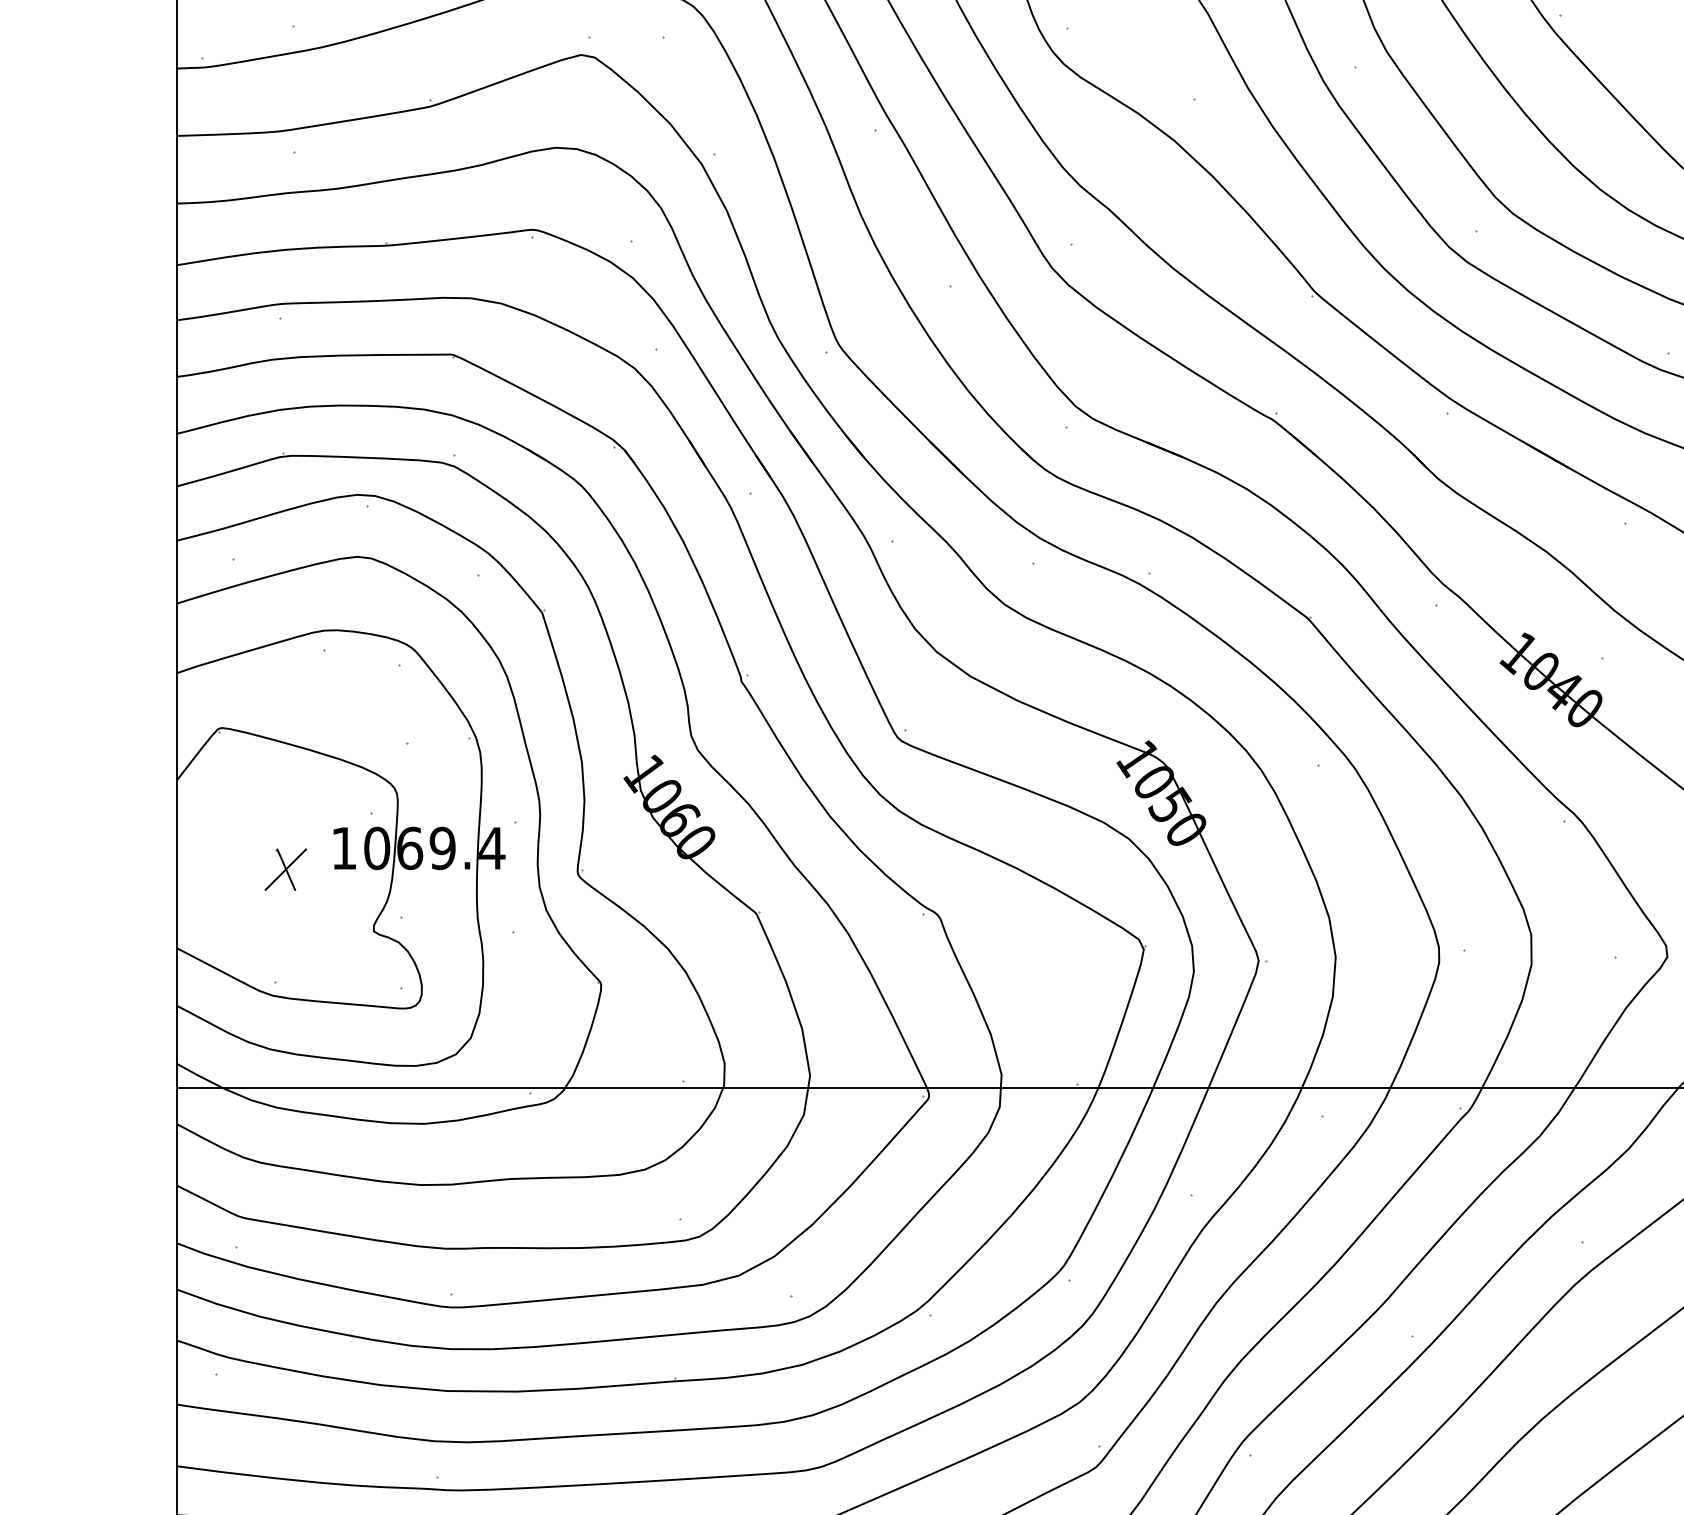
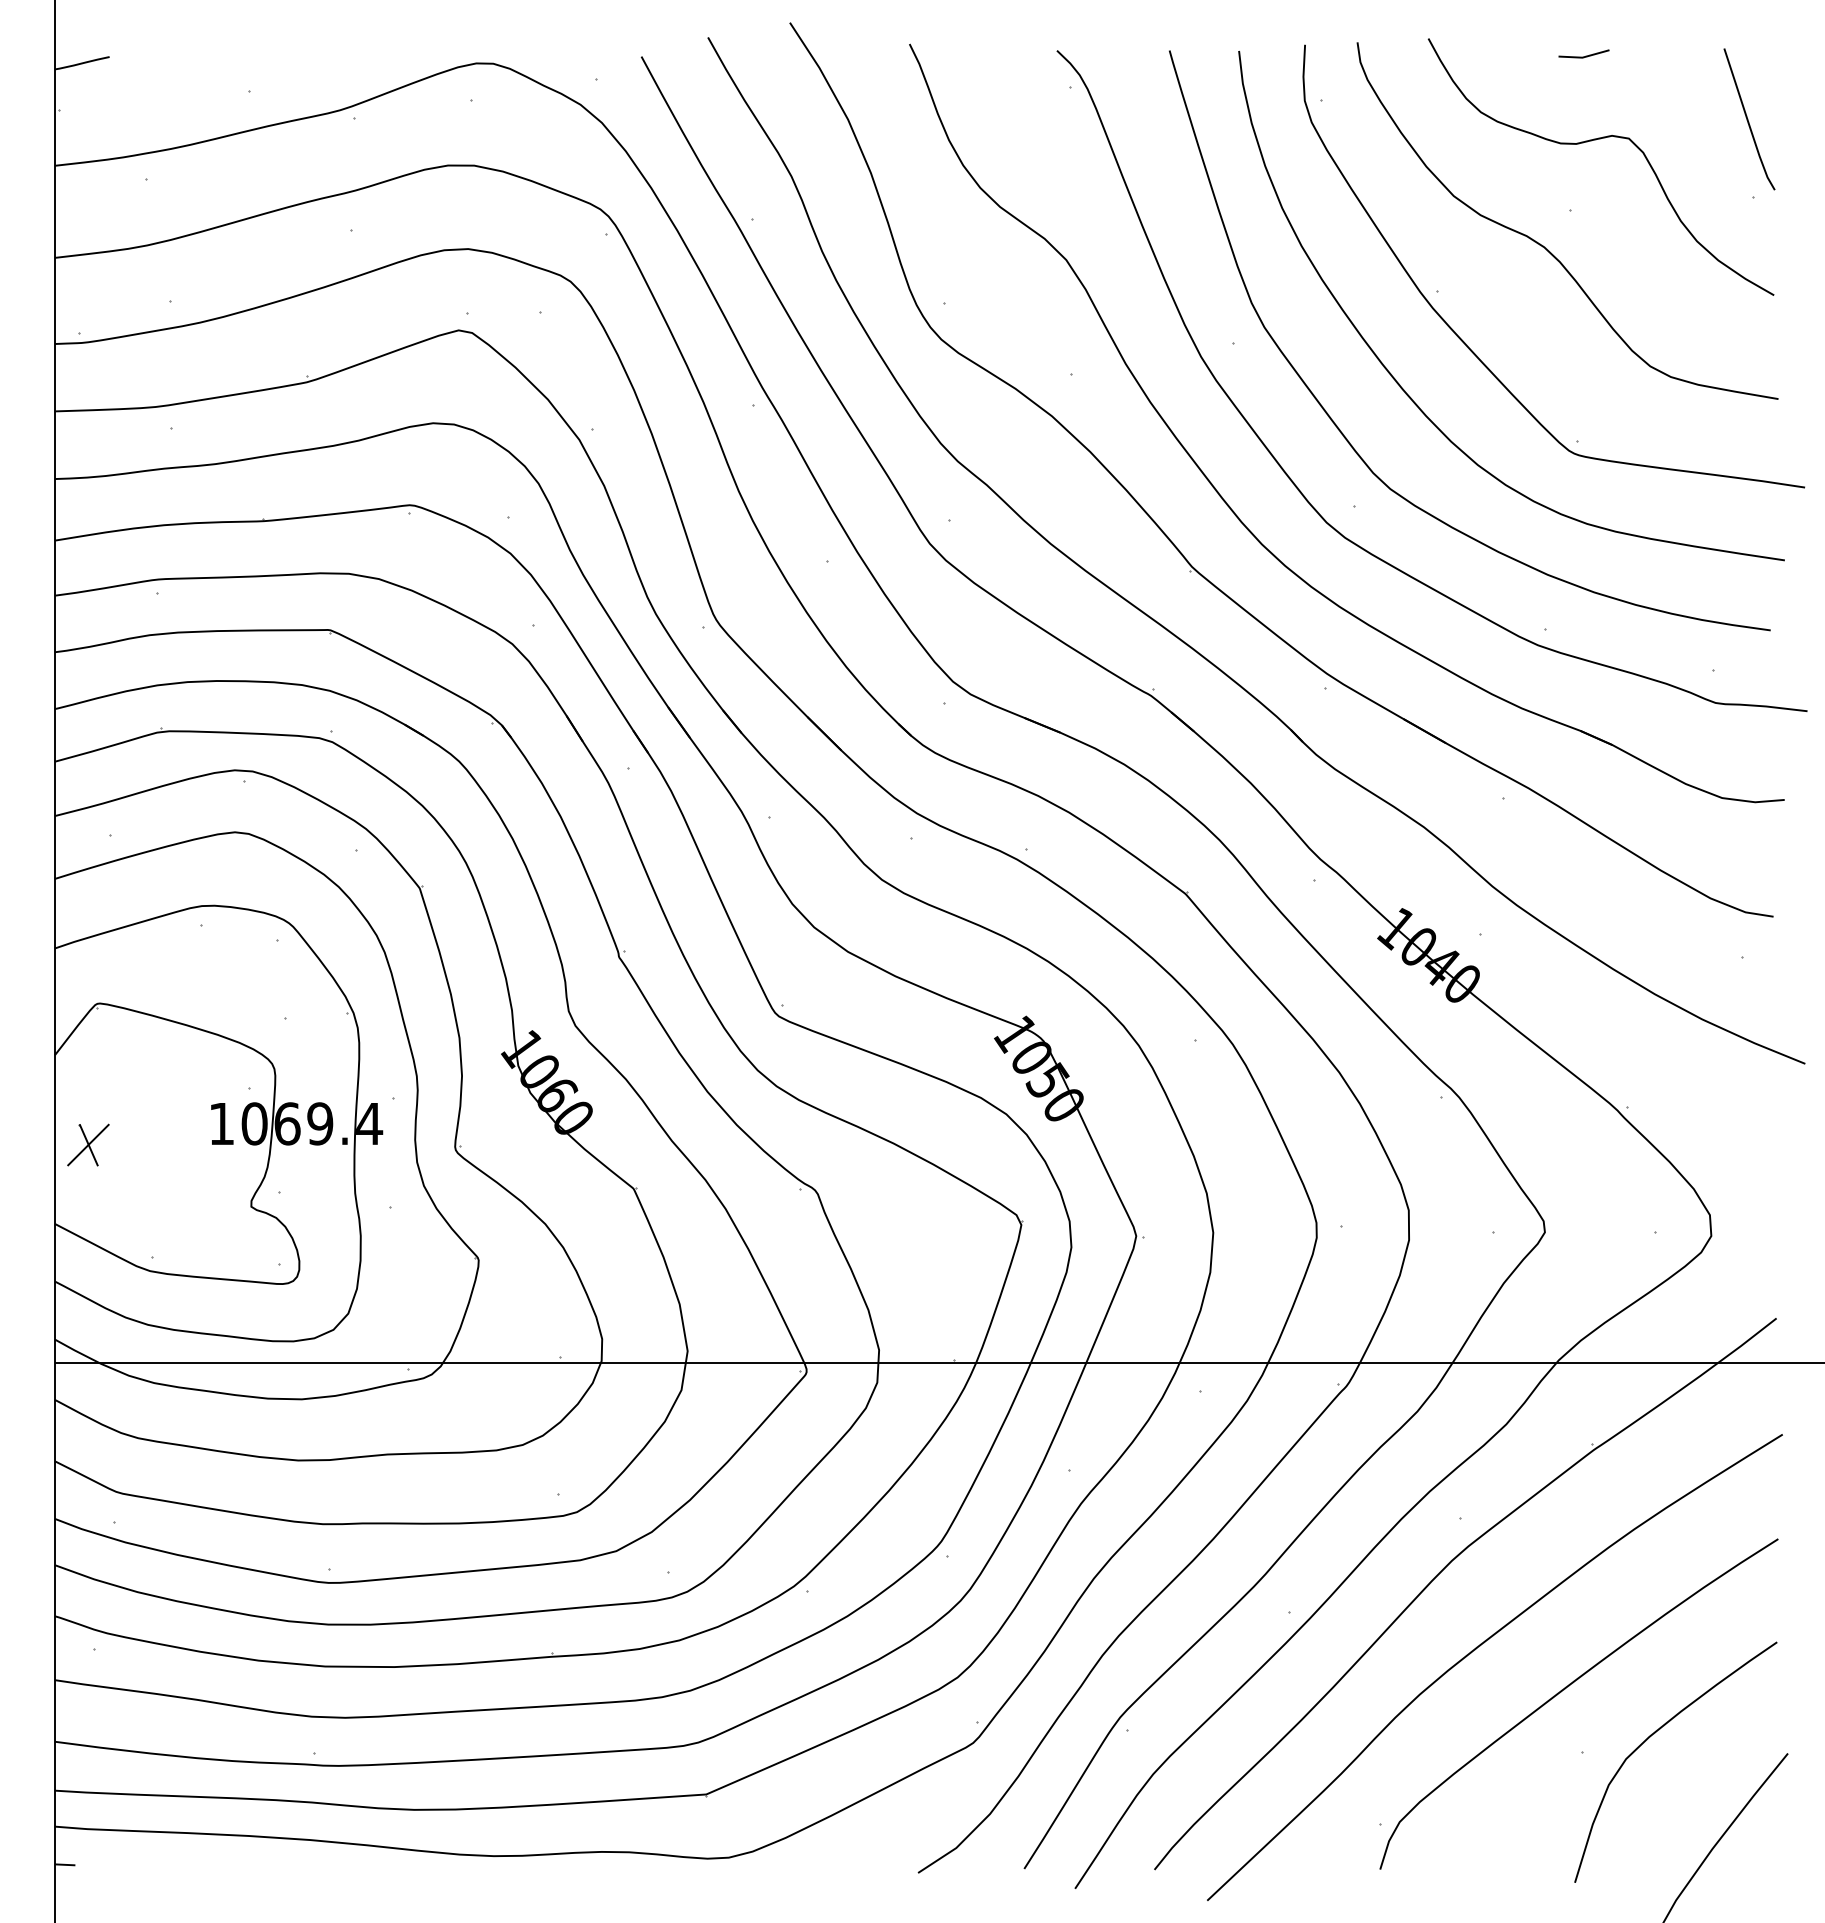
part: (285, 869) -> (88, 1144), moved

